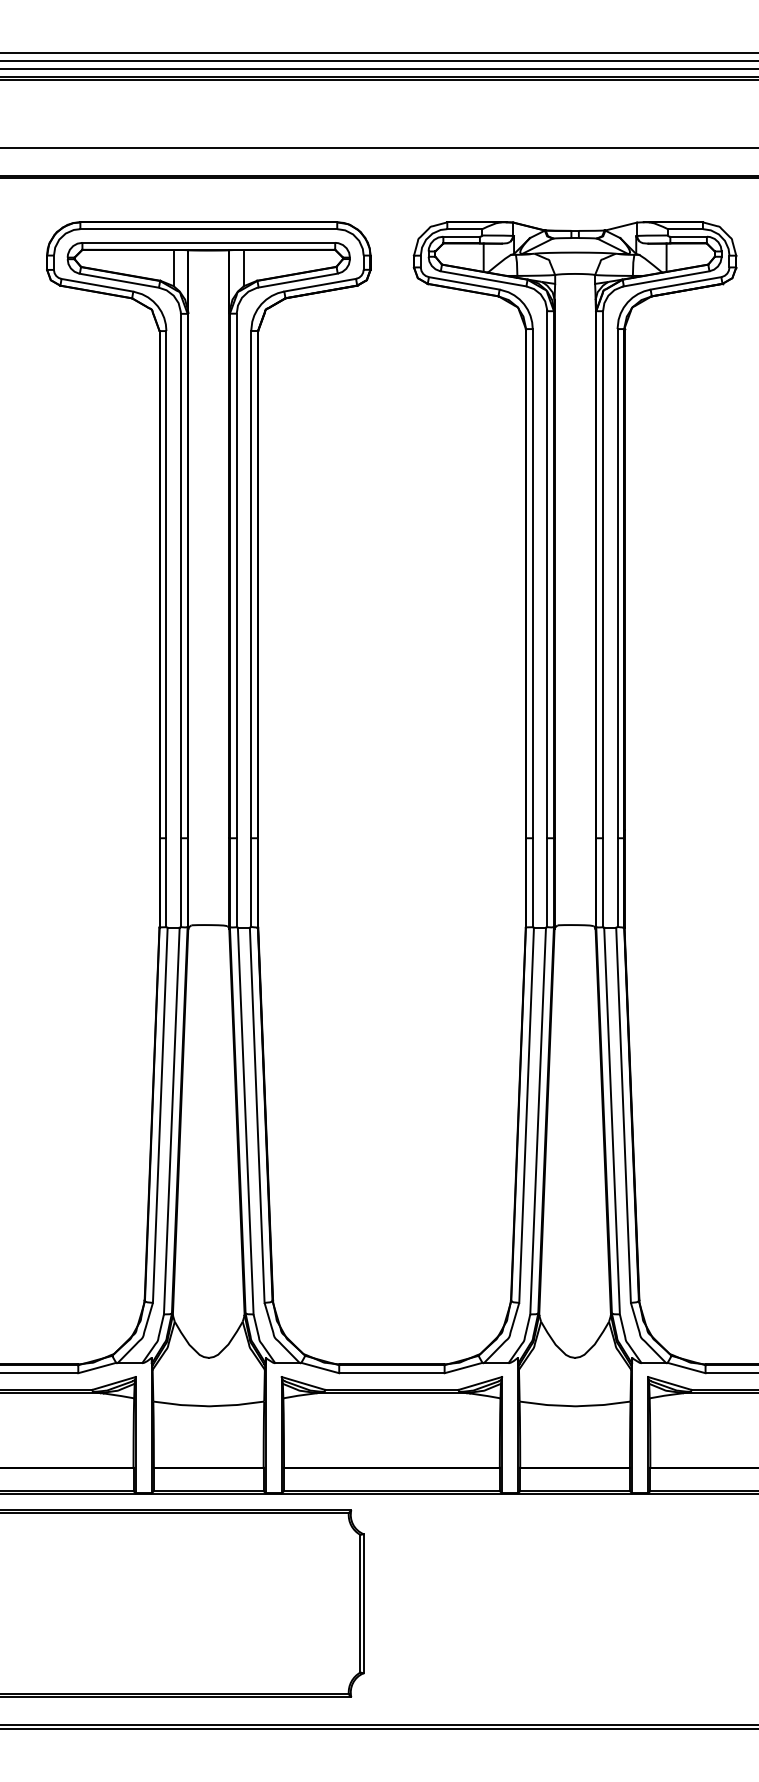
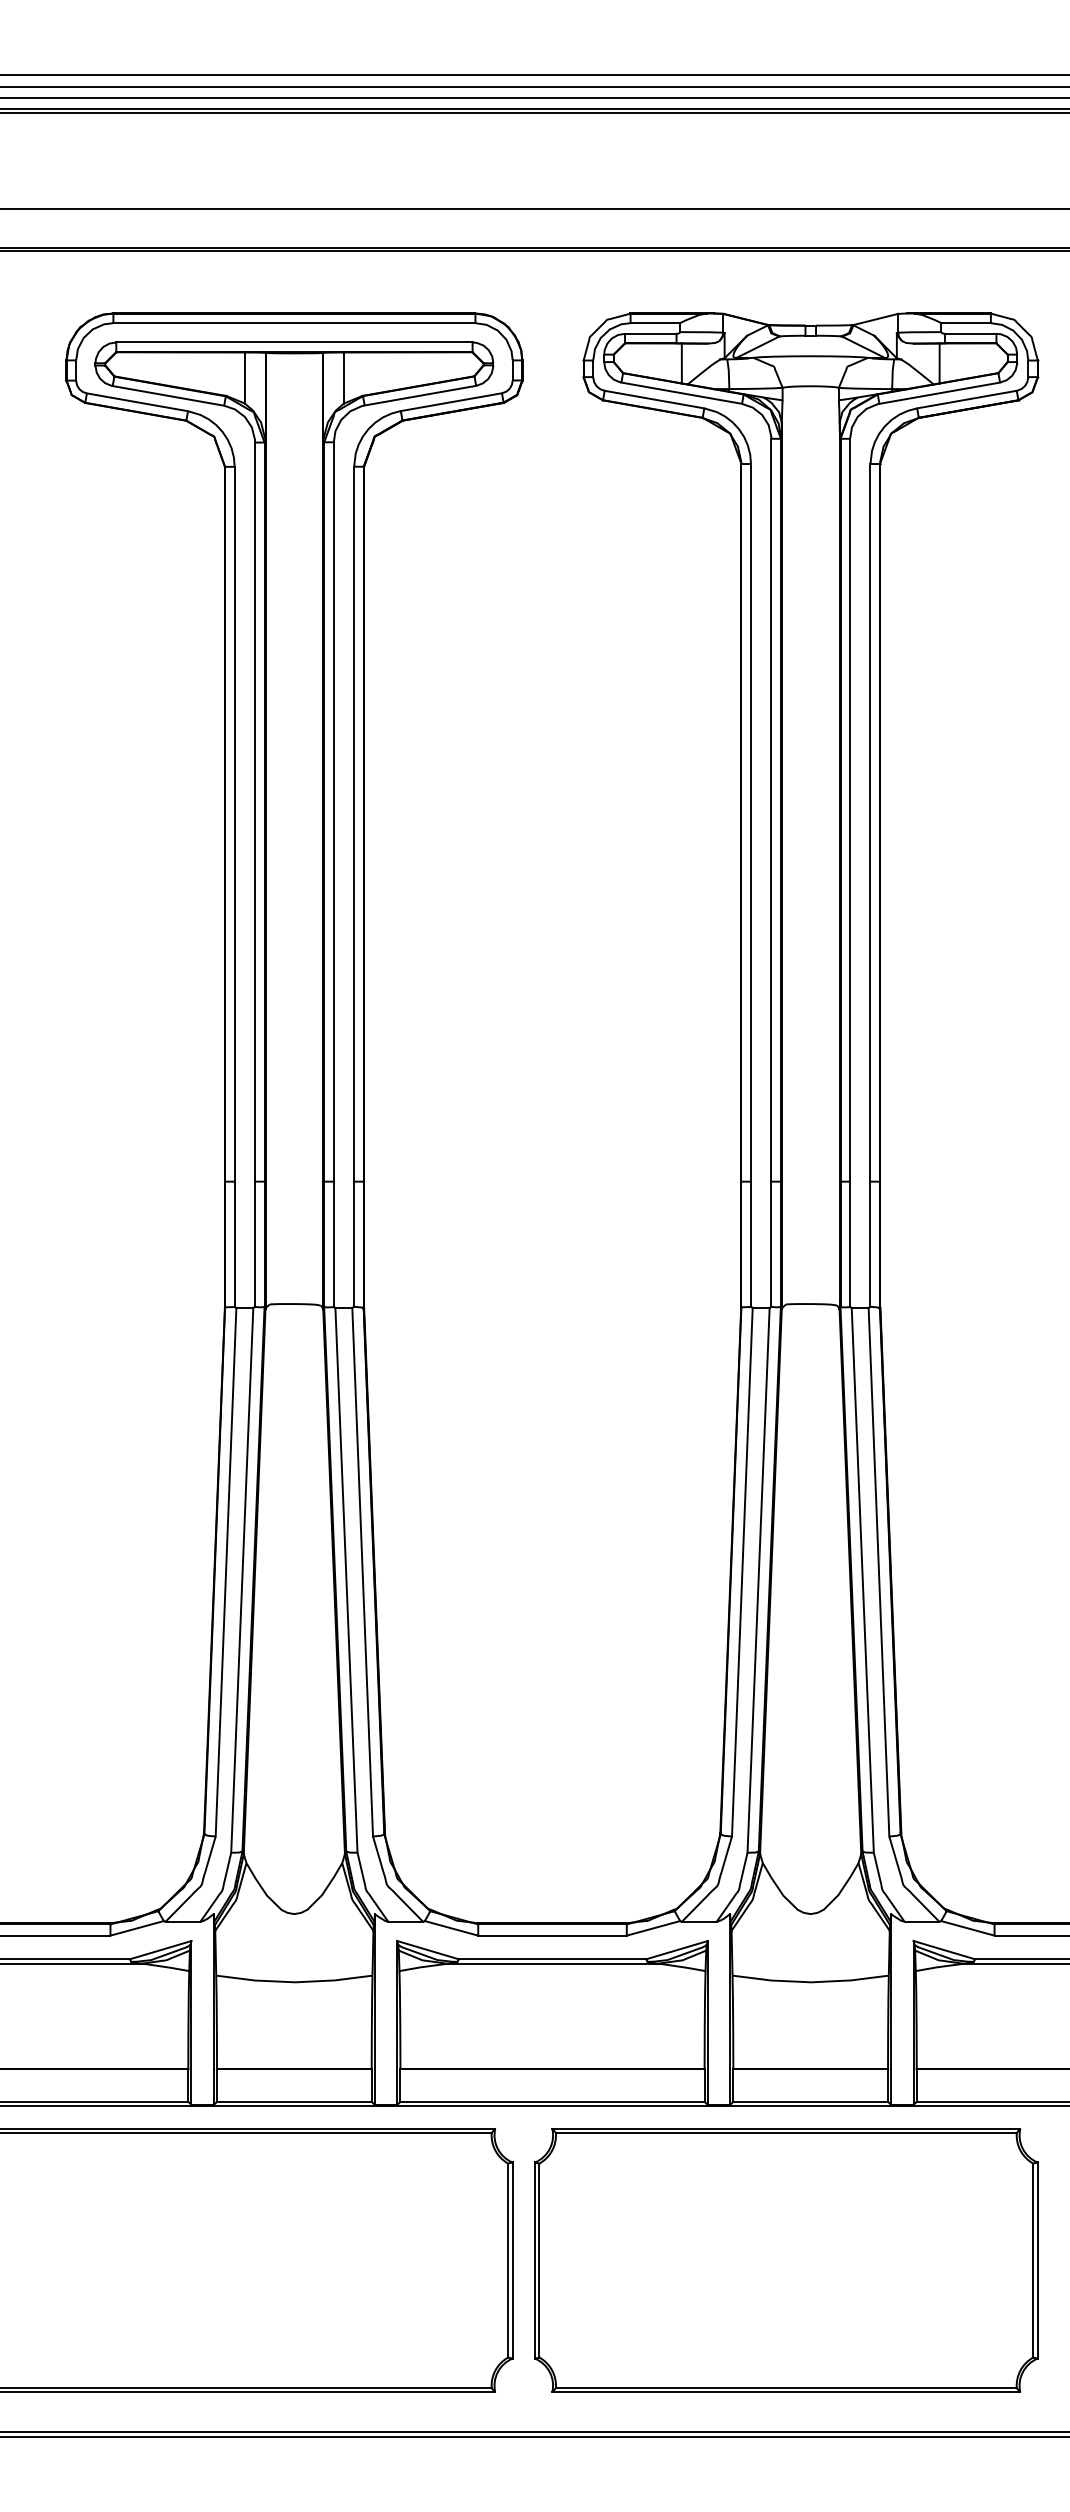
part: (557, 1603) -> (786, 2260), added

